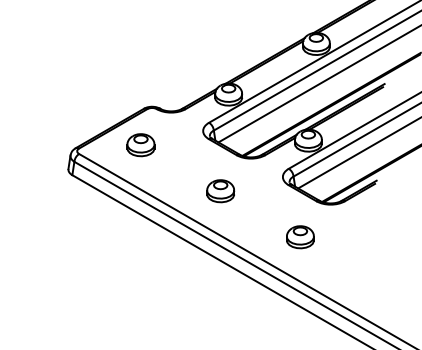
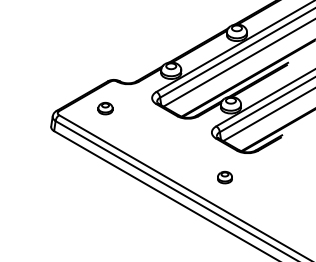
part: (140, 144) -> (105, 108), size x0.7
part: (221, 191) -> (165, 143), removed
part: (299, 237) -> (224, 177), size x0.7

